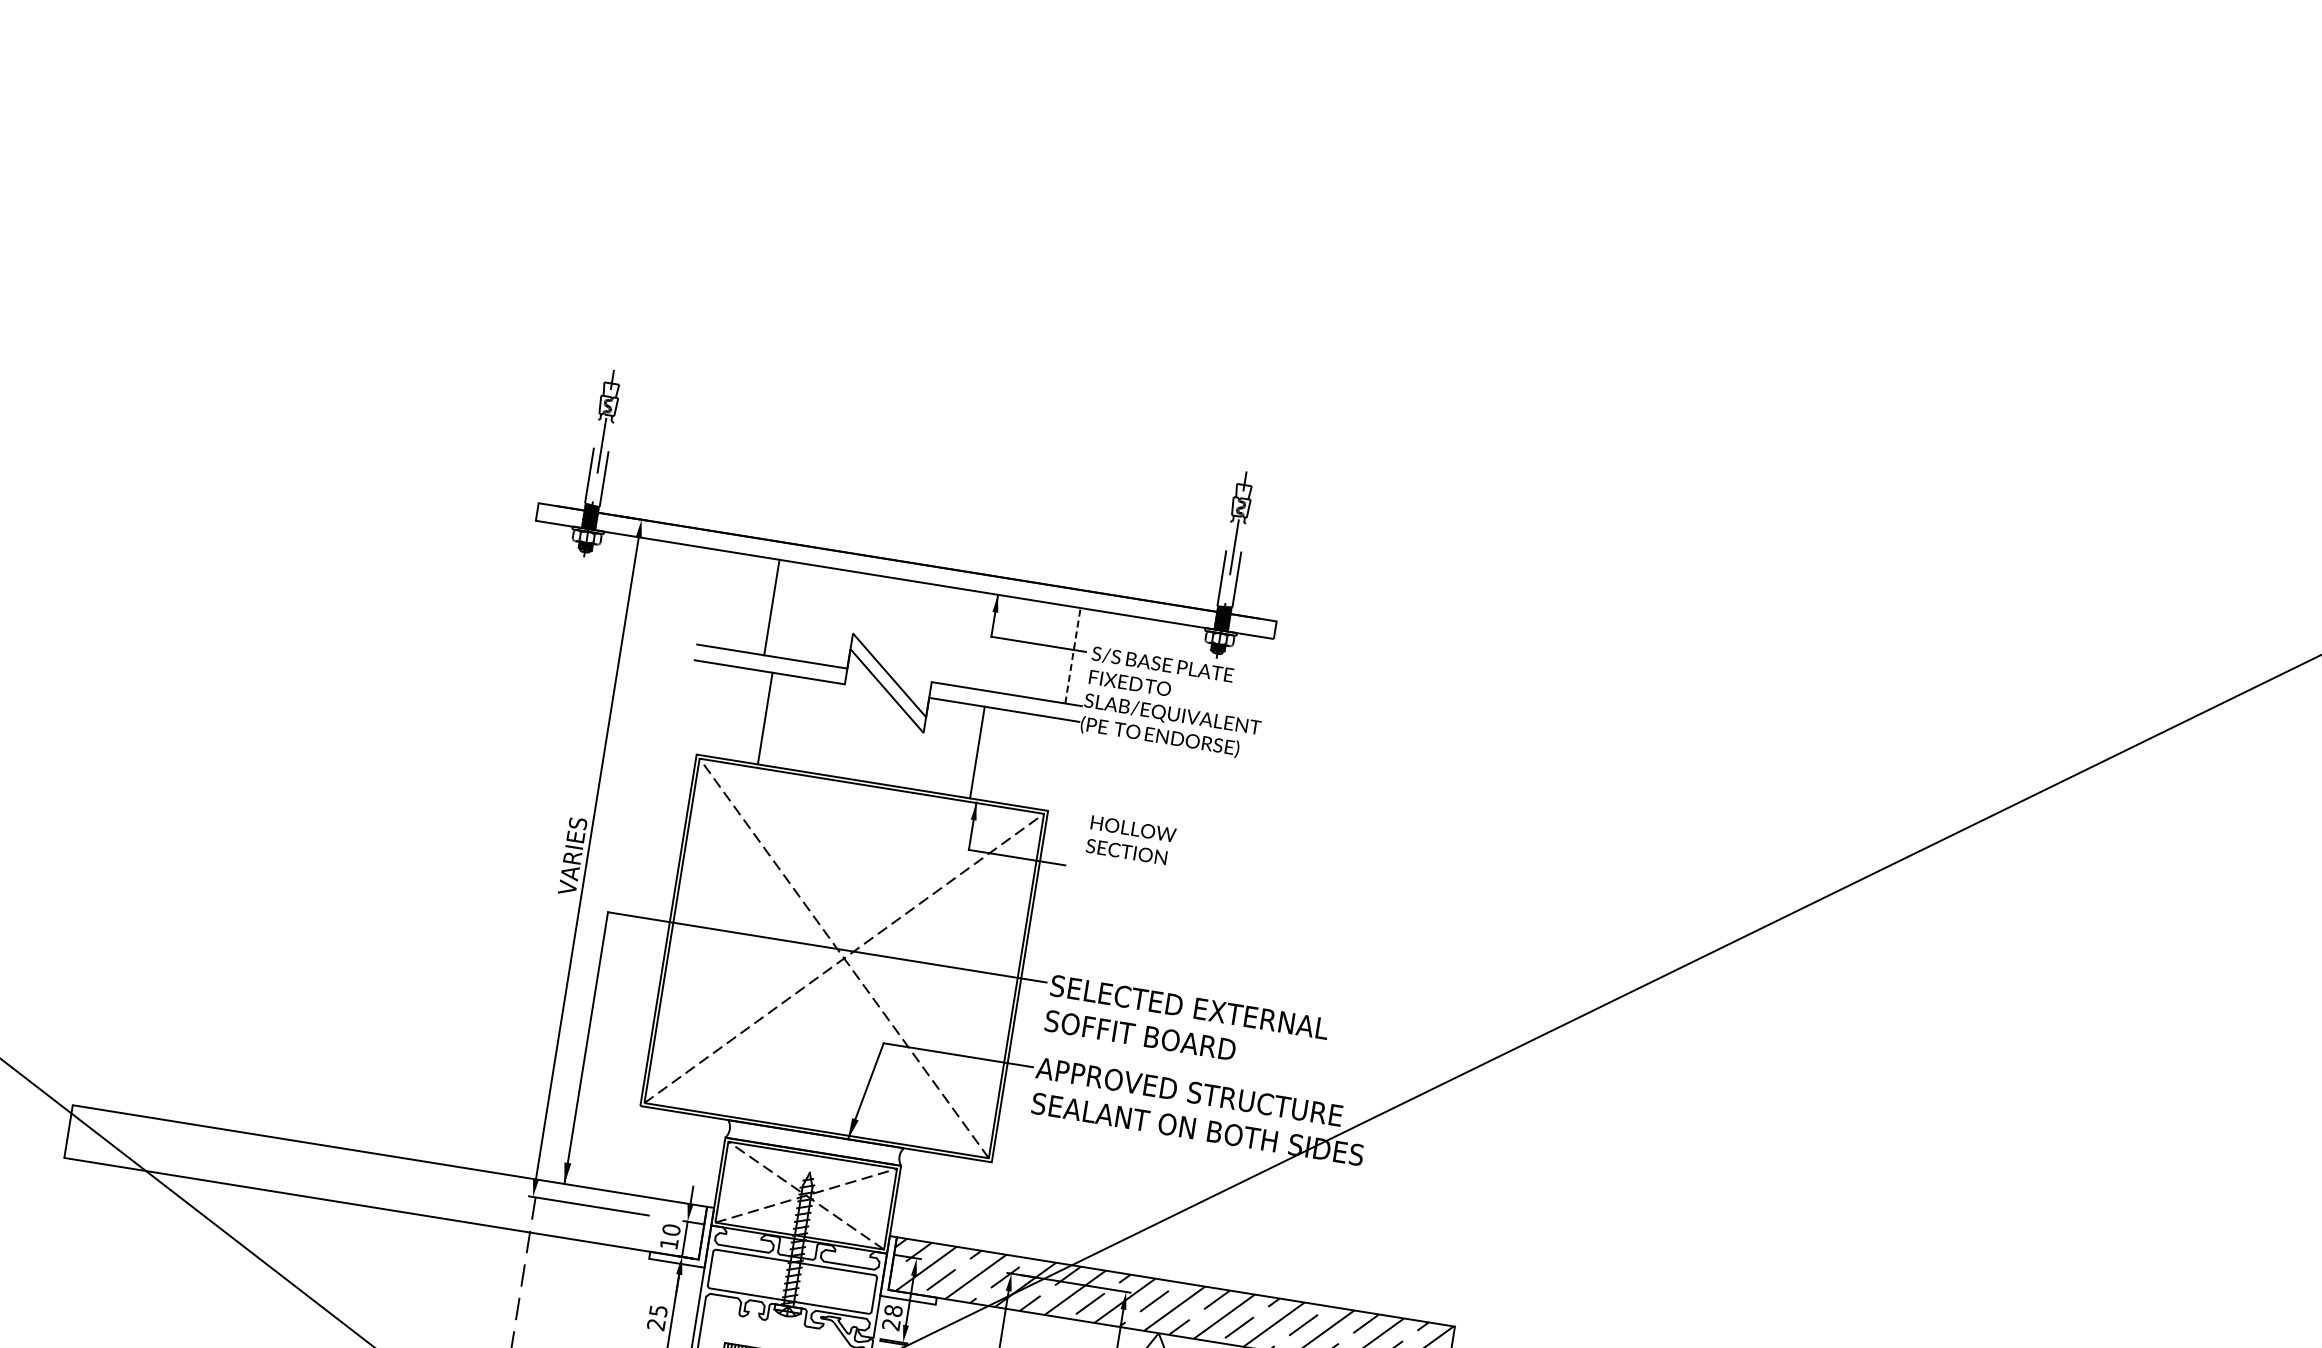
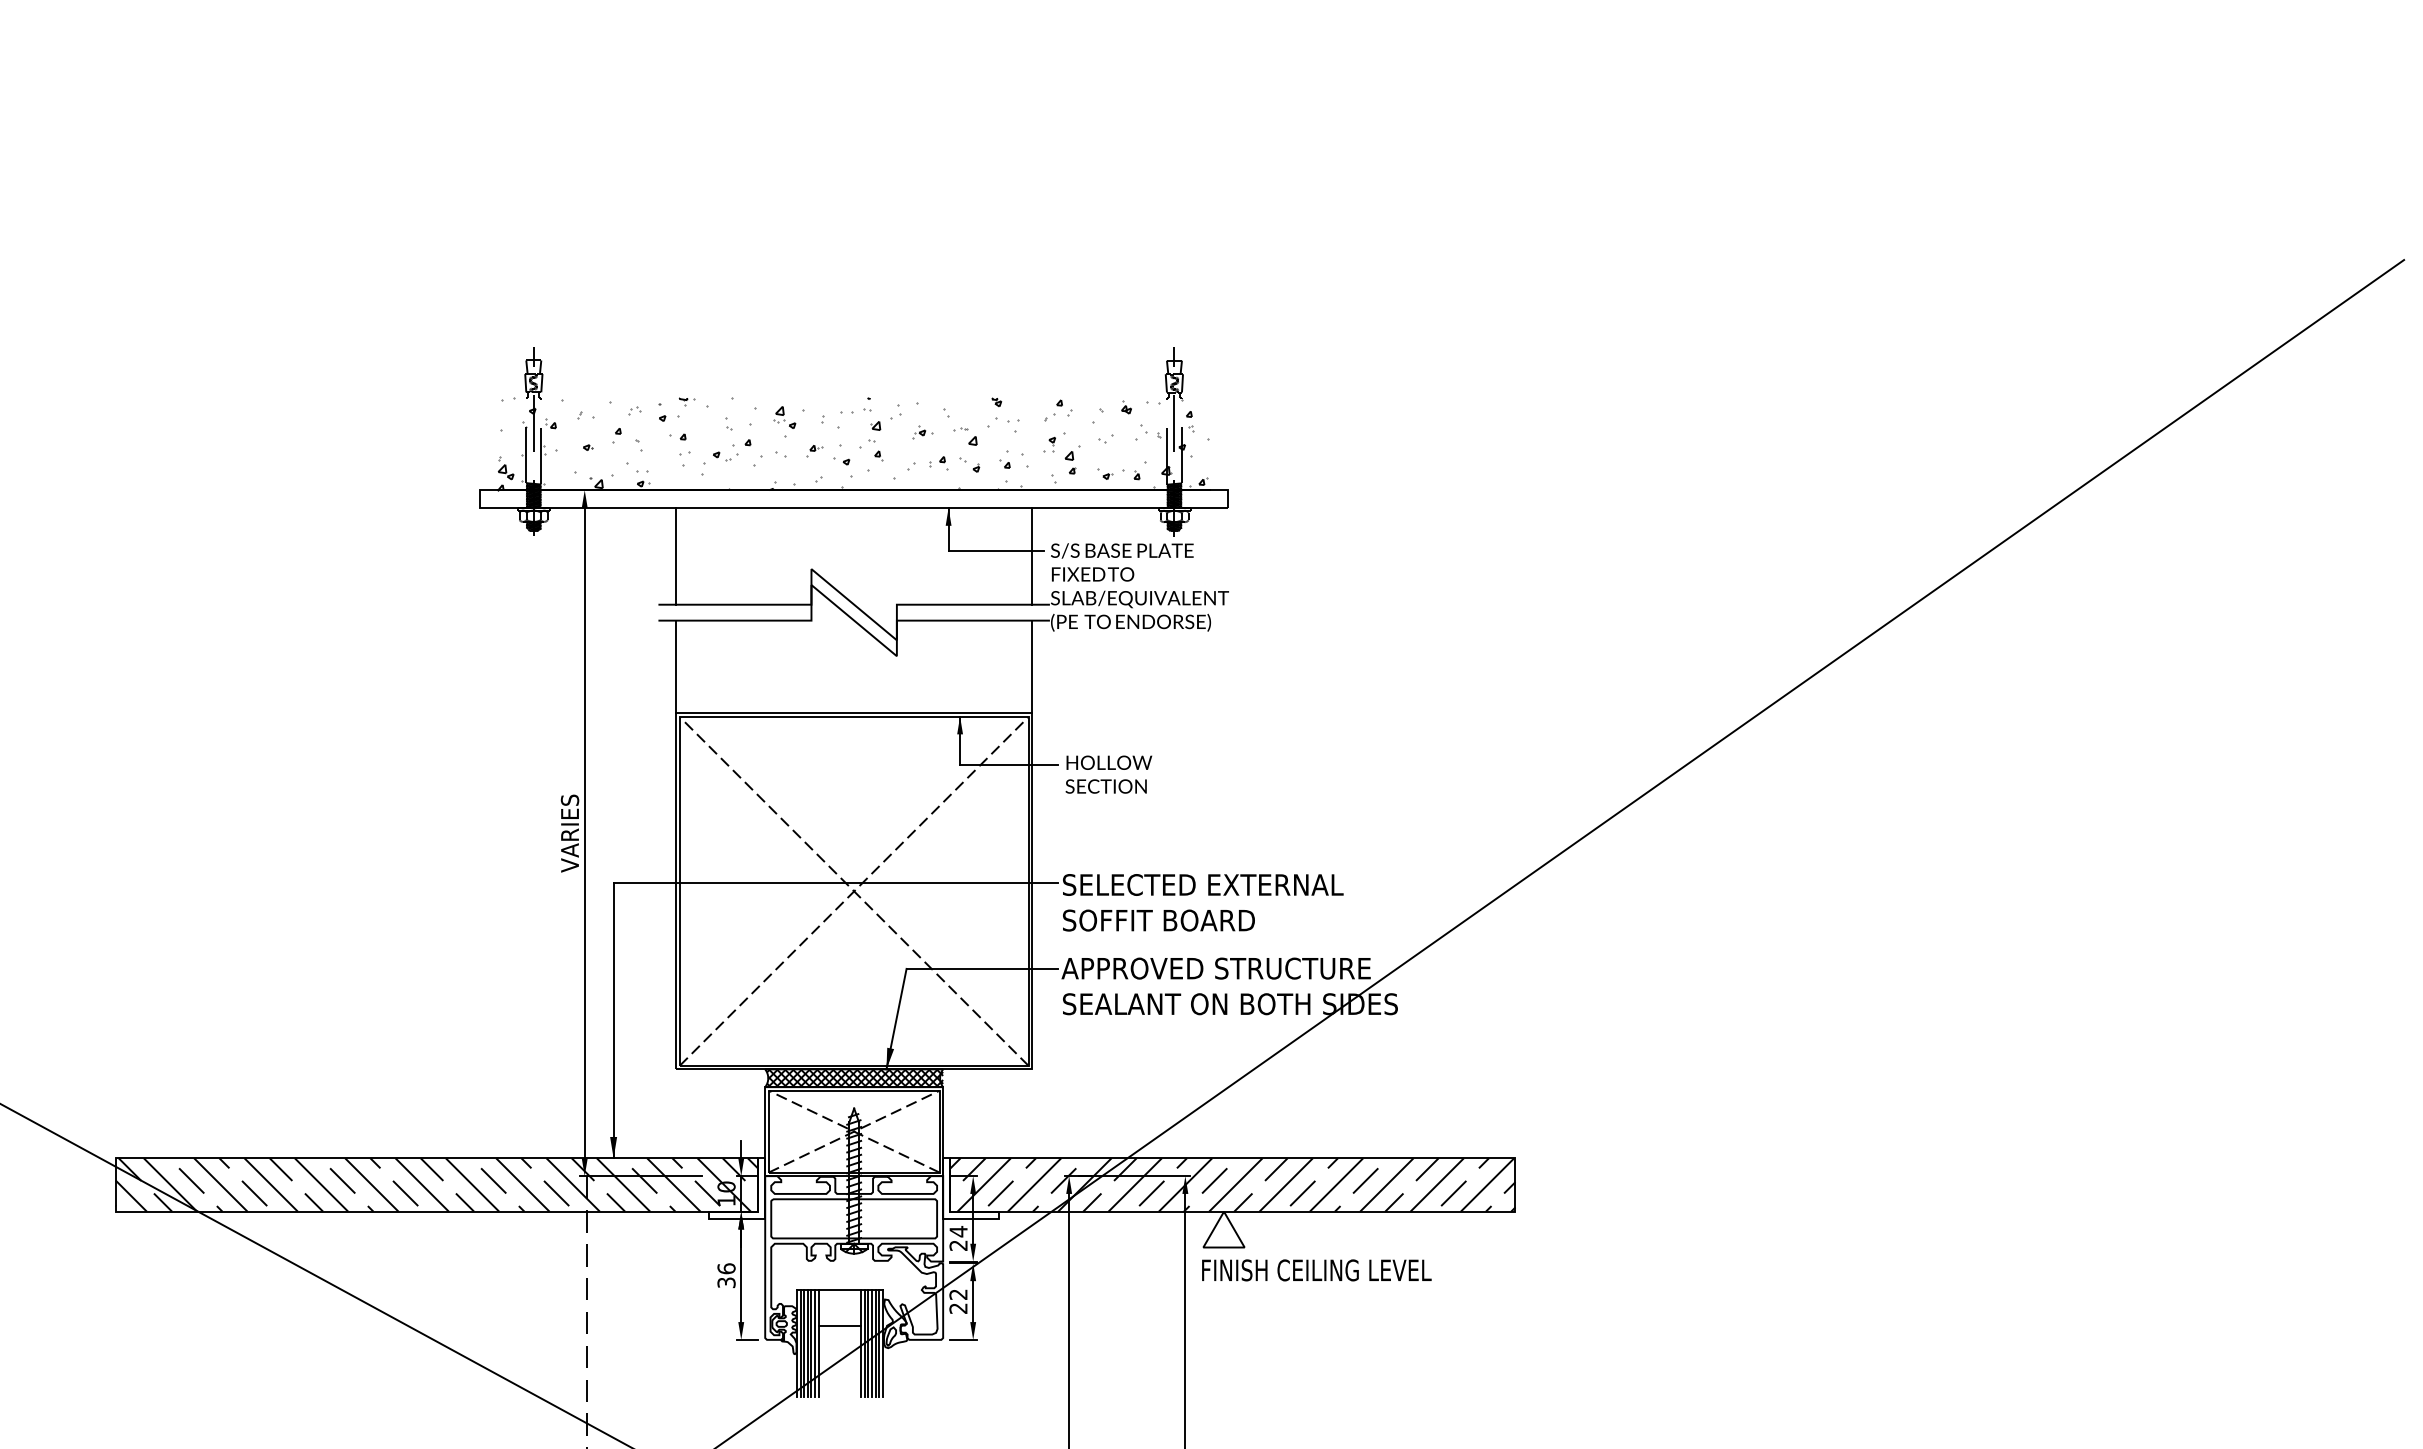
hatch: (914, 517) -> (853, 444), added
line: (772, 607) -> (676, 556), moved
line: (1073, 654) -> (1032, 555), dashed -> solid
line: (765, 718) -> (676, 666), moved
line: (977, 752) -> (1032, 666), moved
text: (1130, 840) -> (1108, 774), moved
hatch: (815, 1143) -> (855, 1078), added
hatch: (385, 1181) -> (436, 1184), added
text: (893, 1310) -> (958, 1231), 28 -> 24
text: (657, 1317) -> (726, 1275), 25 -> 36

